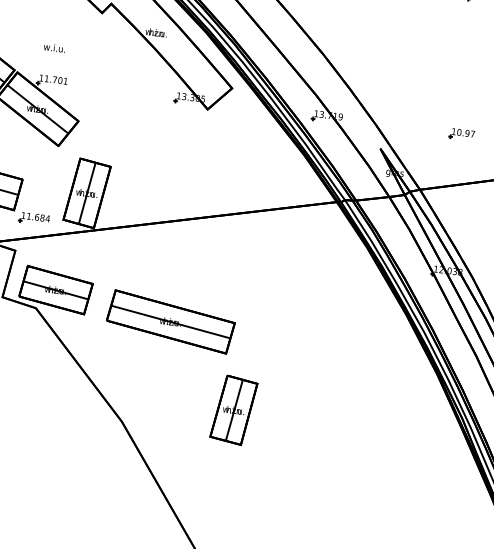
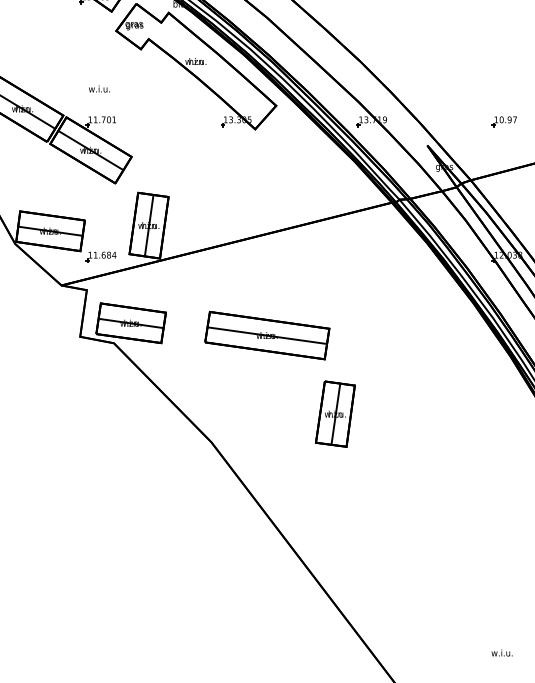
part: (171, 321) -> (267, 335), moved
part: (233, 409) -> (334, 413), moved

